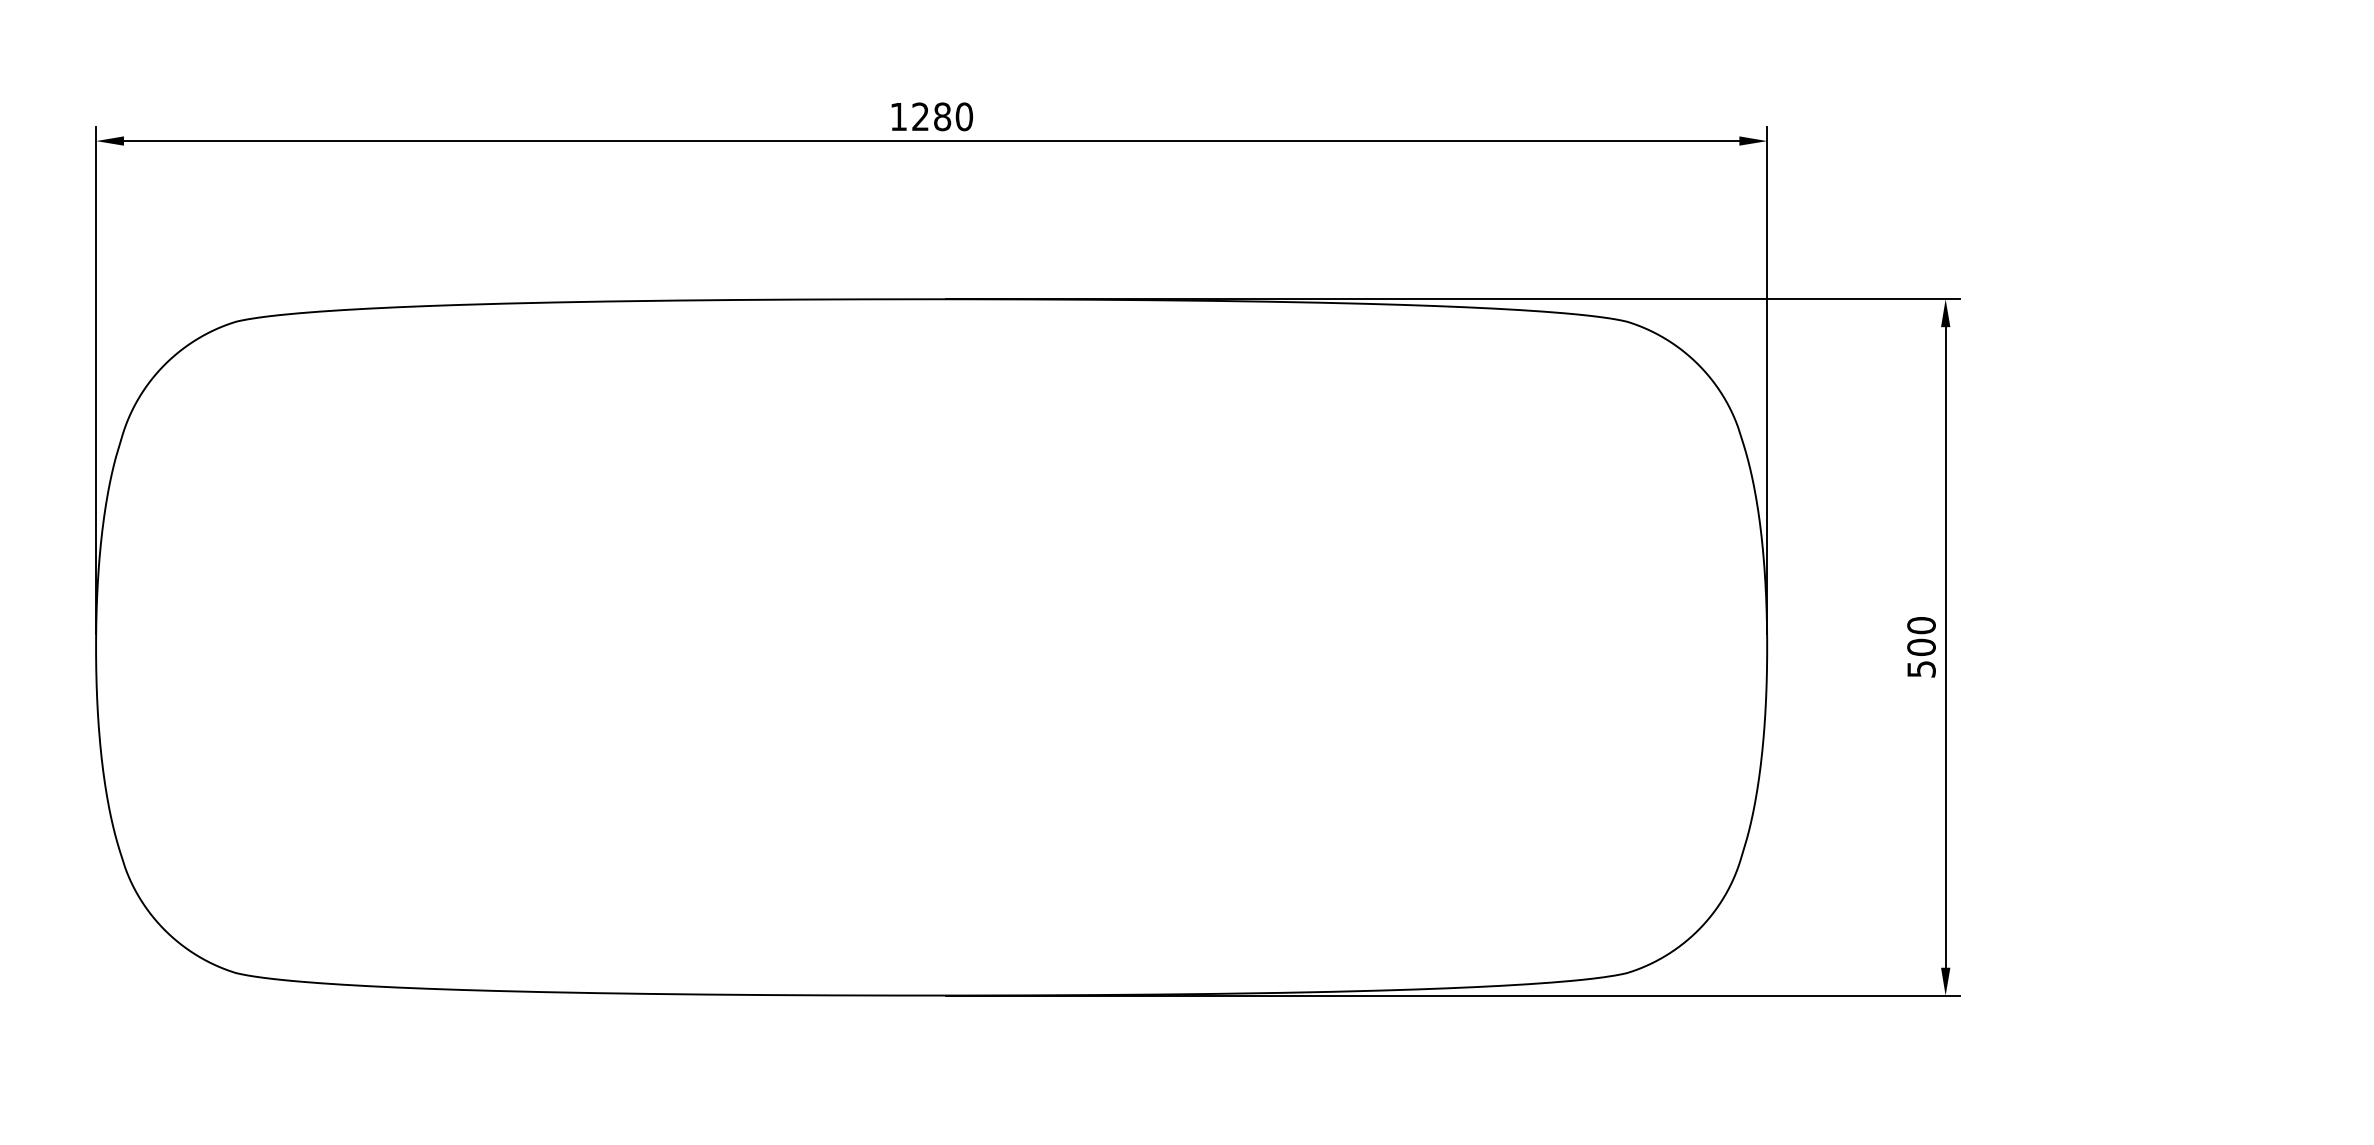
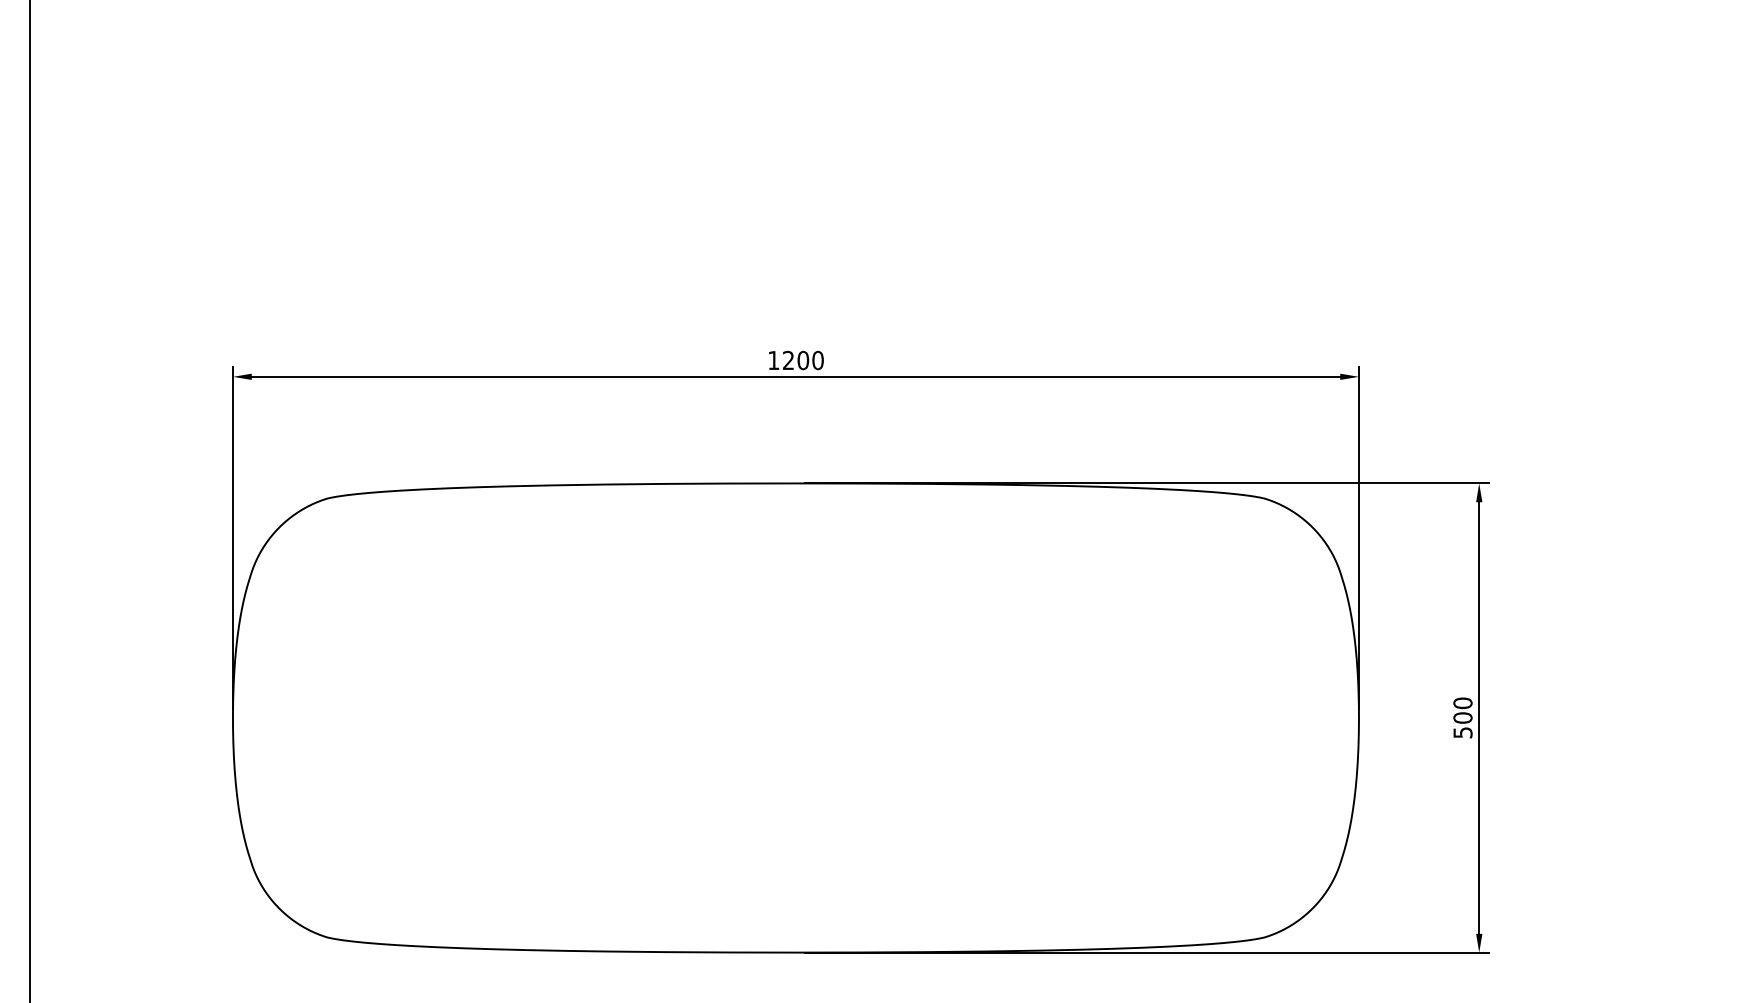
text: (942, 116) -> (803, 360), 1280 -> 1200

